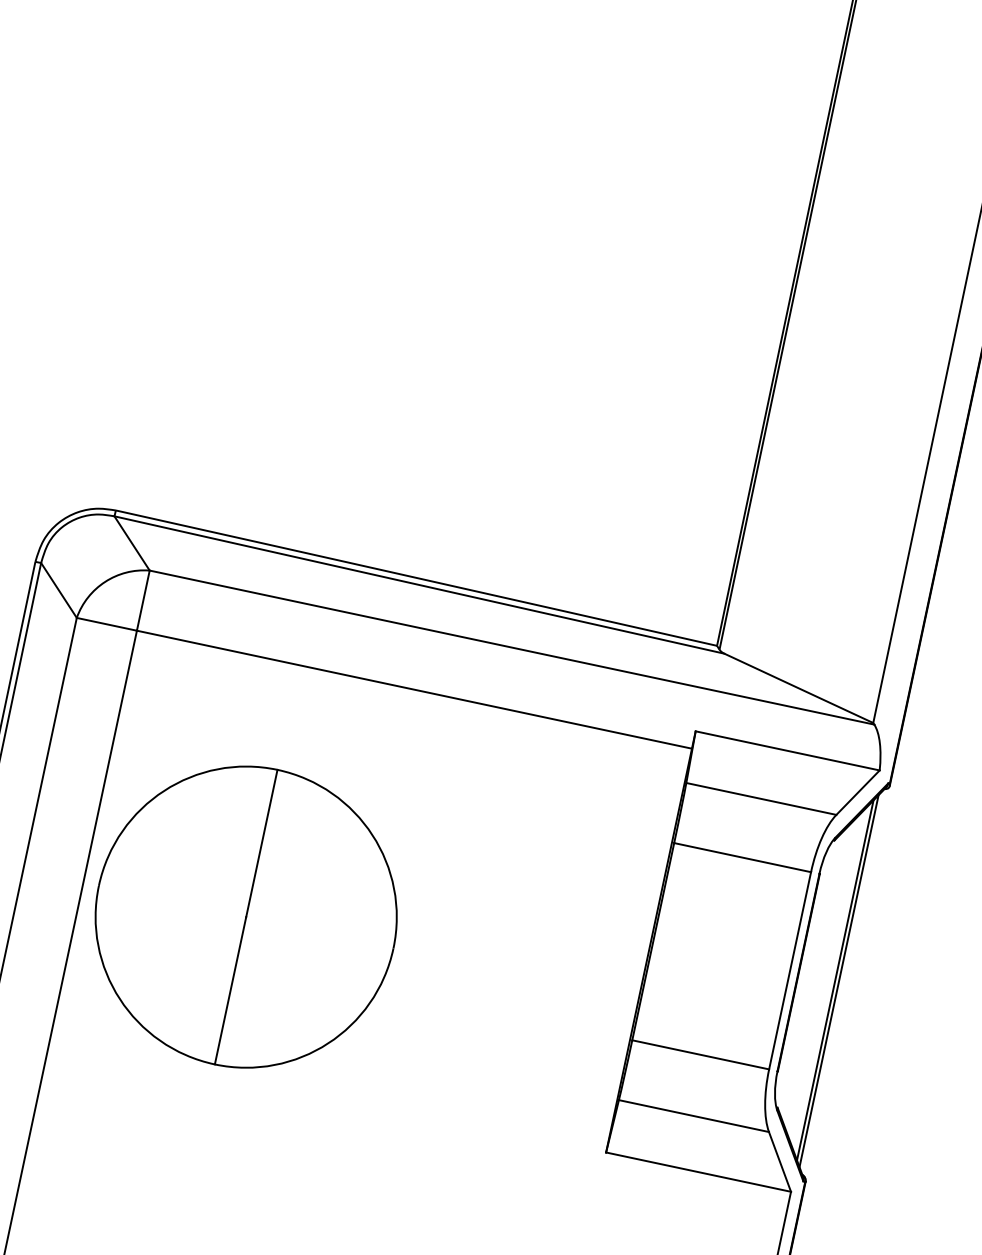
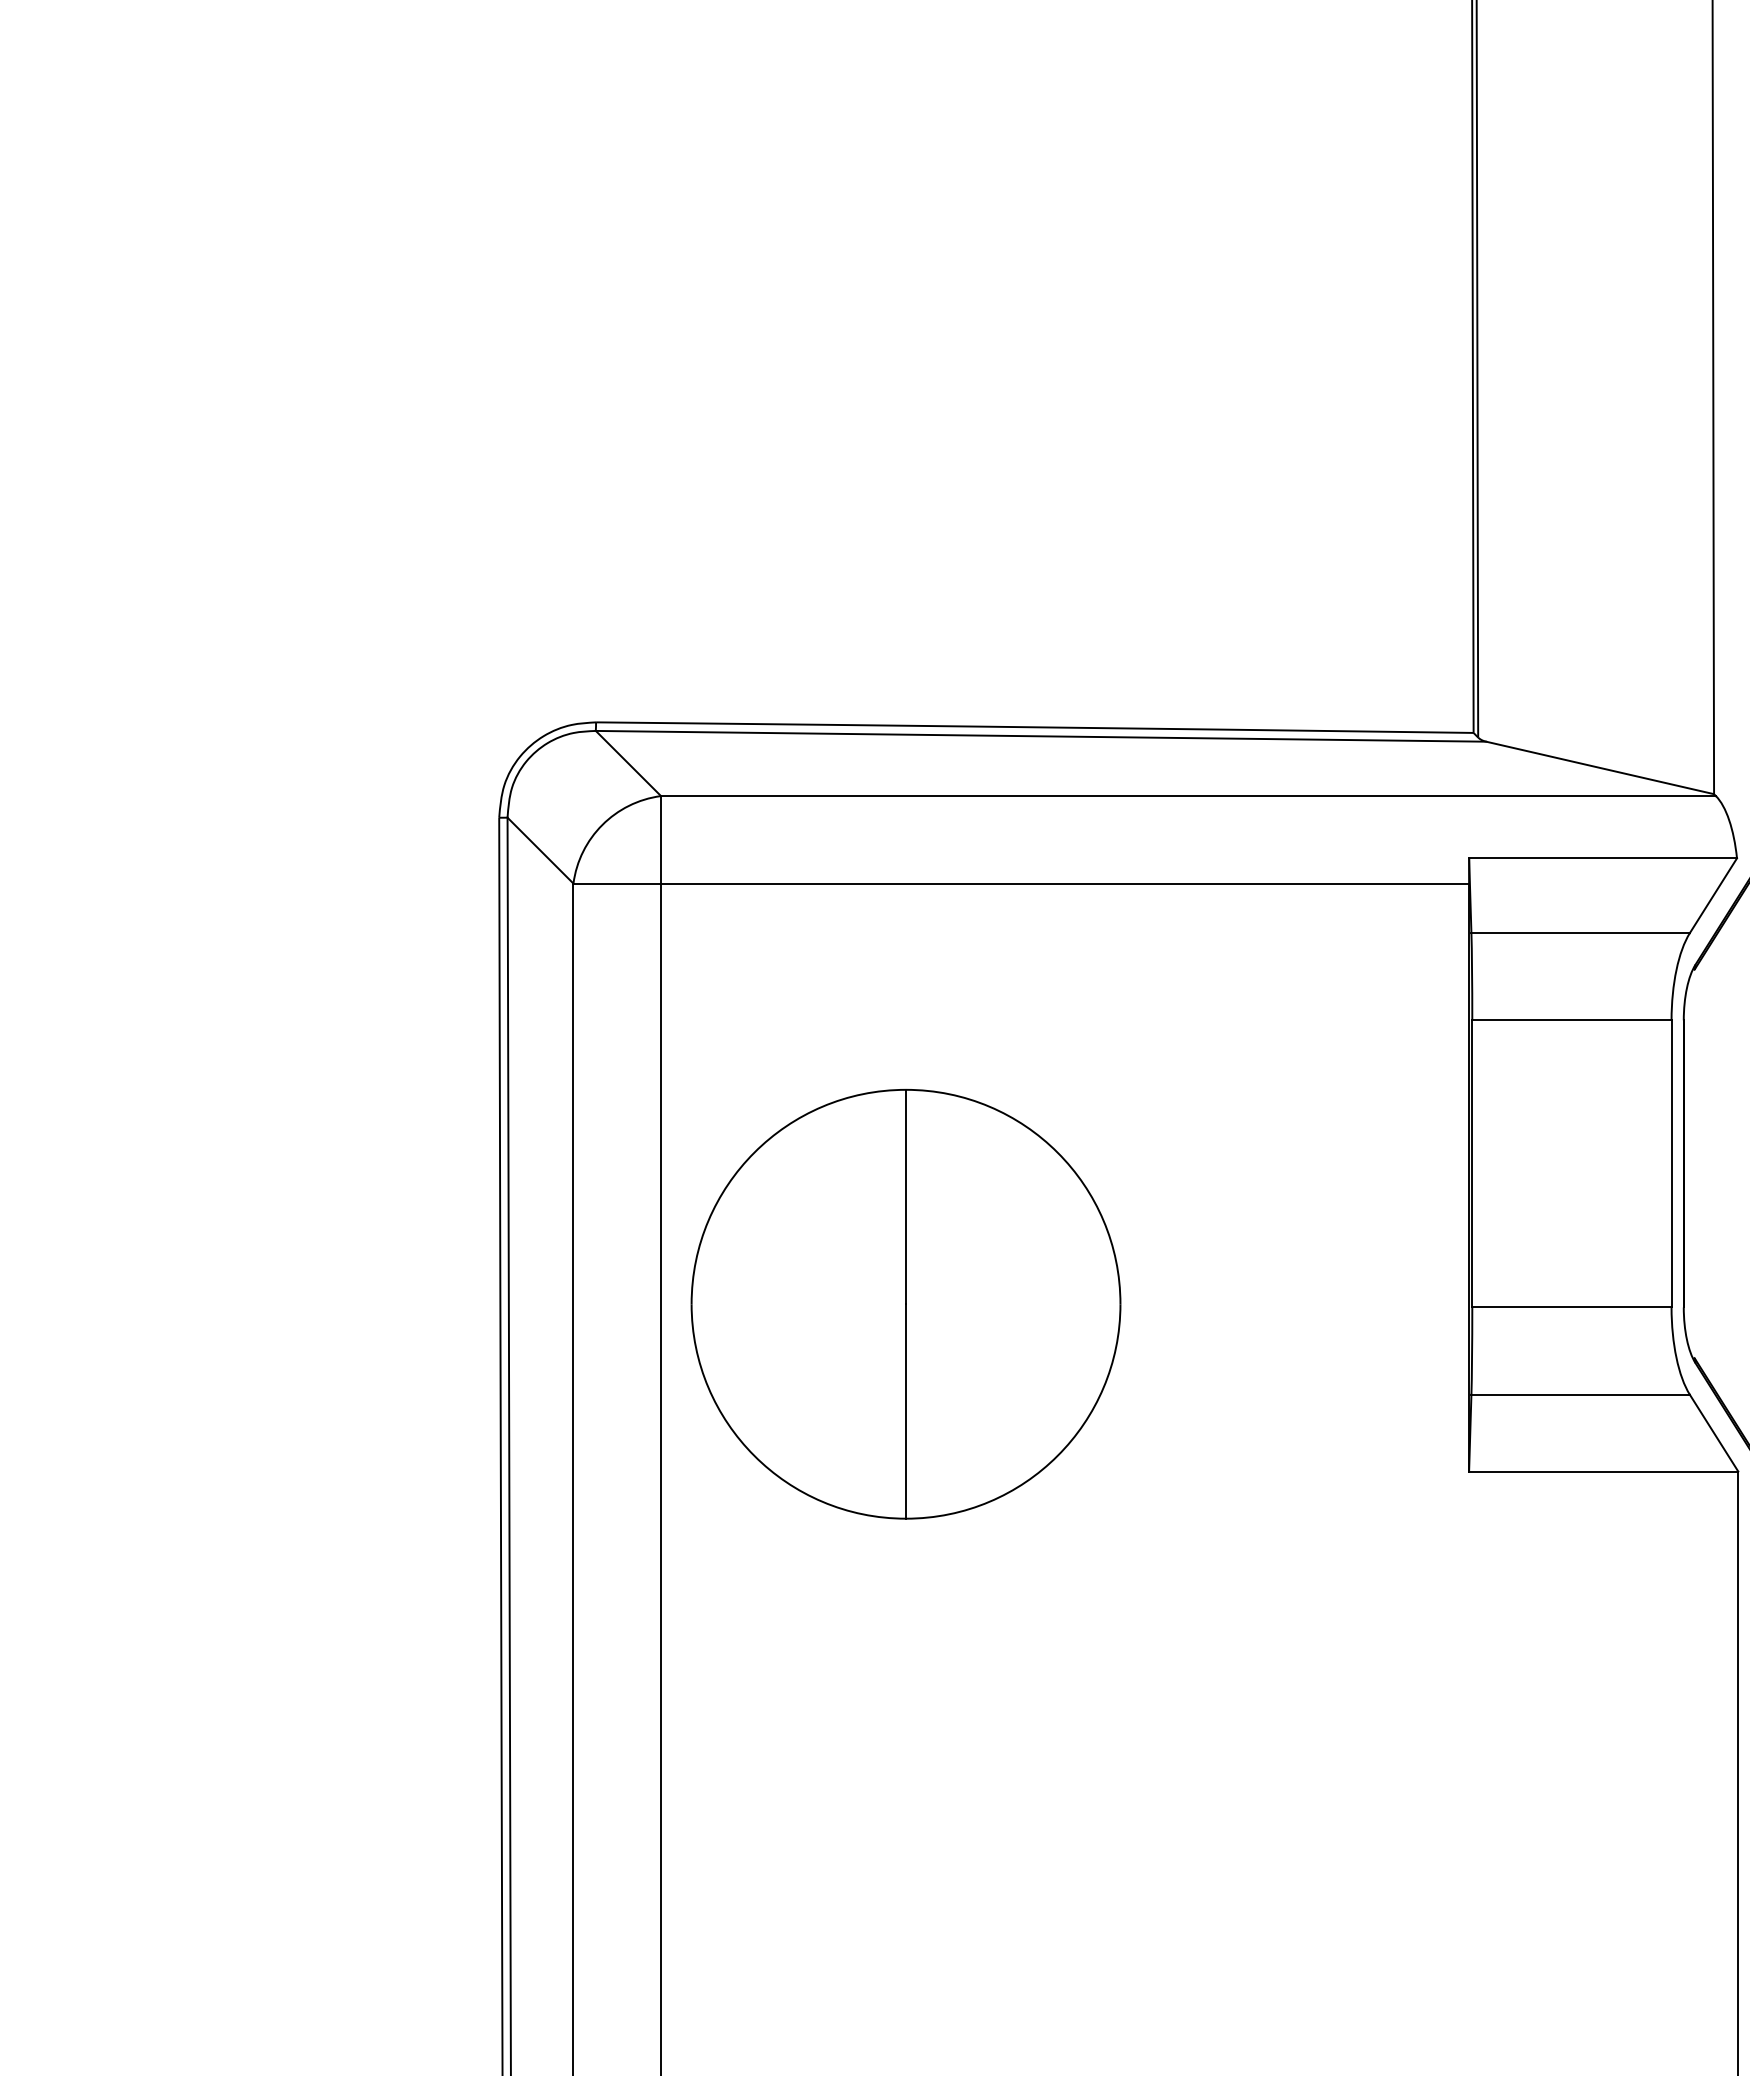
part: (245, 917) -> (905, 1304), moved
line: (835, 980) -> (1737, 1163), removed
line: (838, 980) -> (1742, 1163), removed

